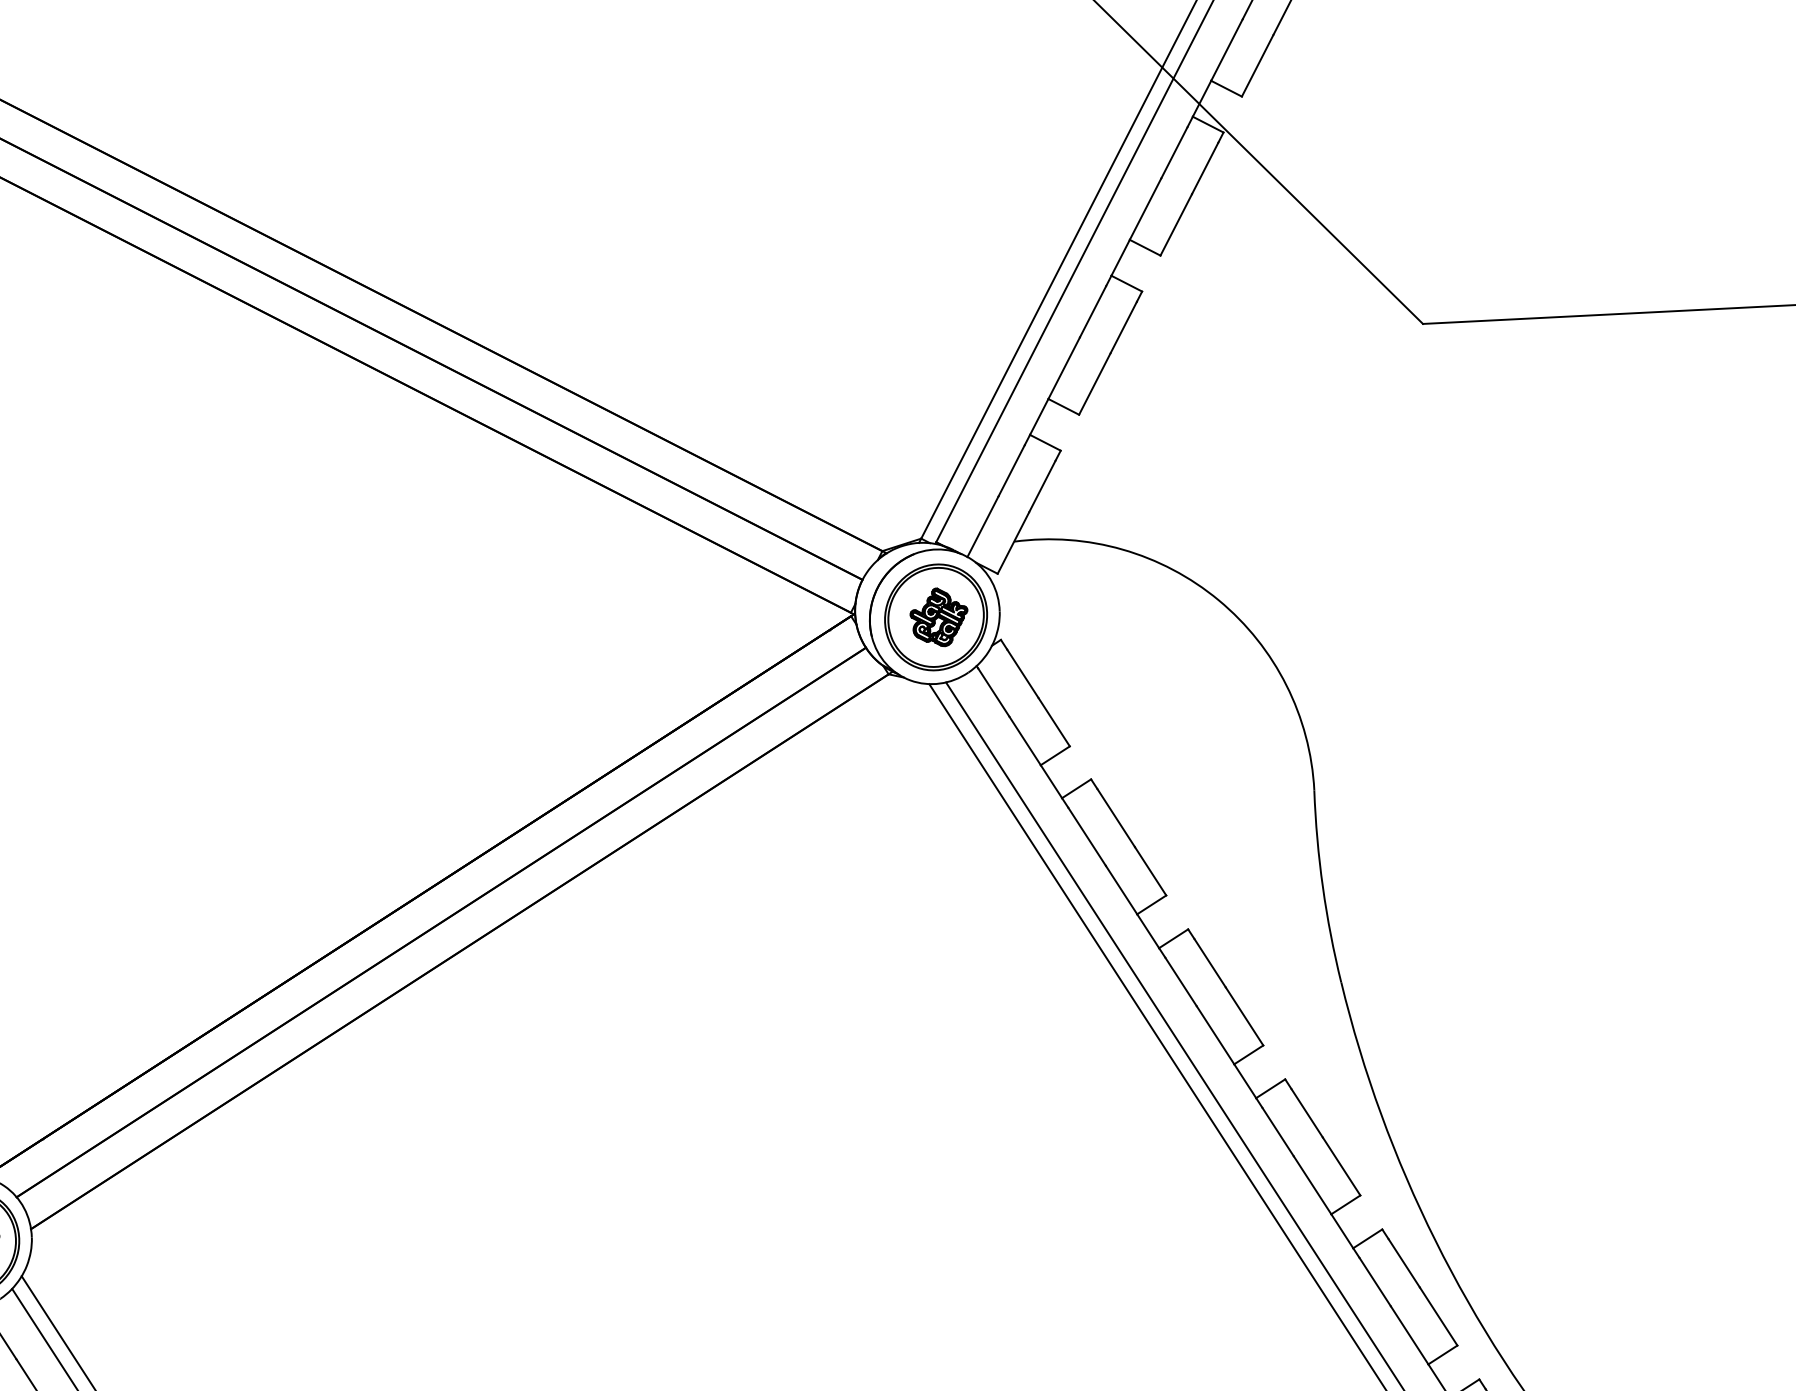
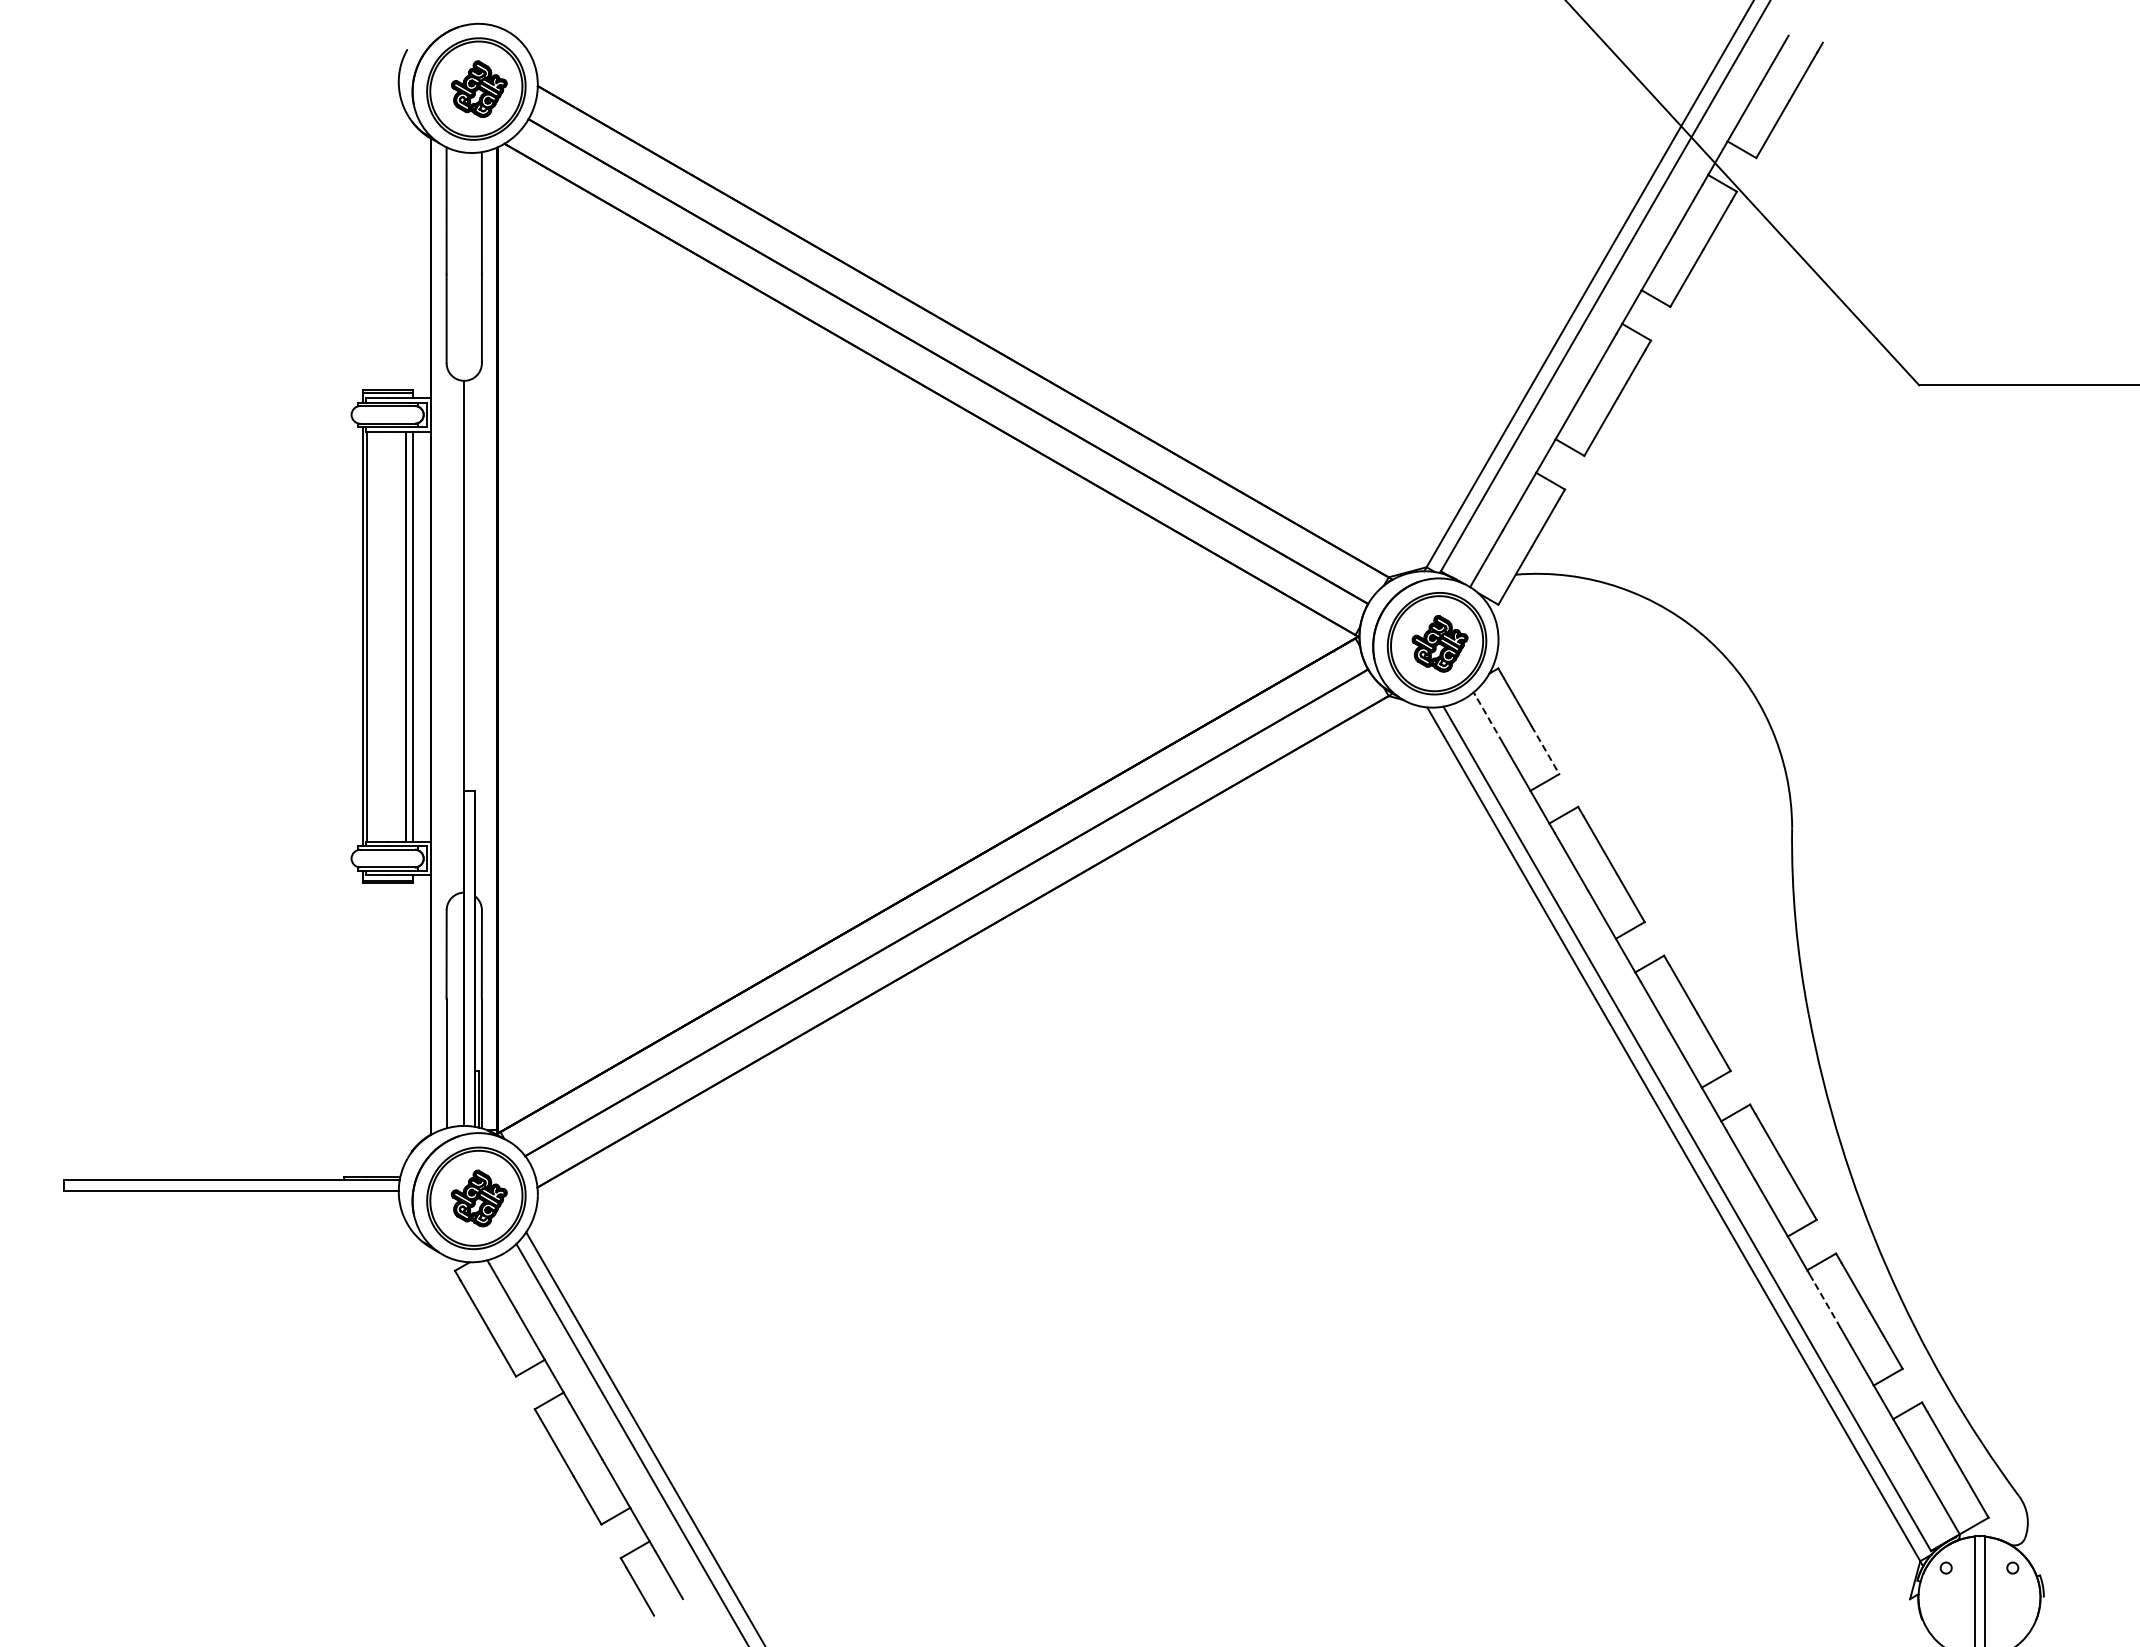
line: (993, 692) -> (1488, 718), solid -> dashed
line: (1054, 722) -> (1545, 750), solid -> dashed
line: (1374, 1281) -> (1826, 1303), solid -> dashed

